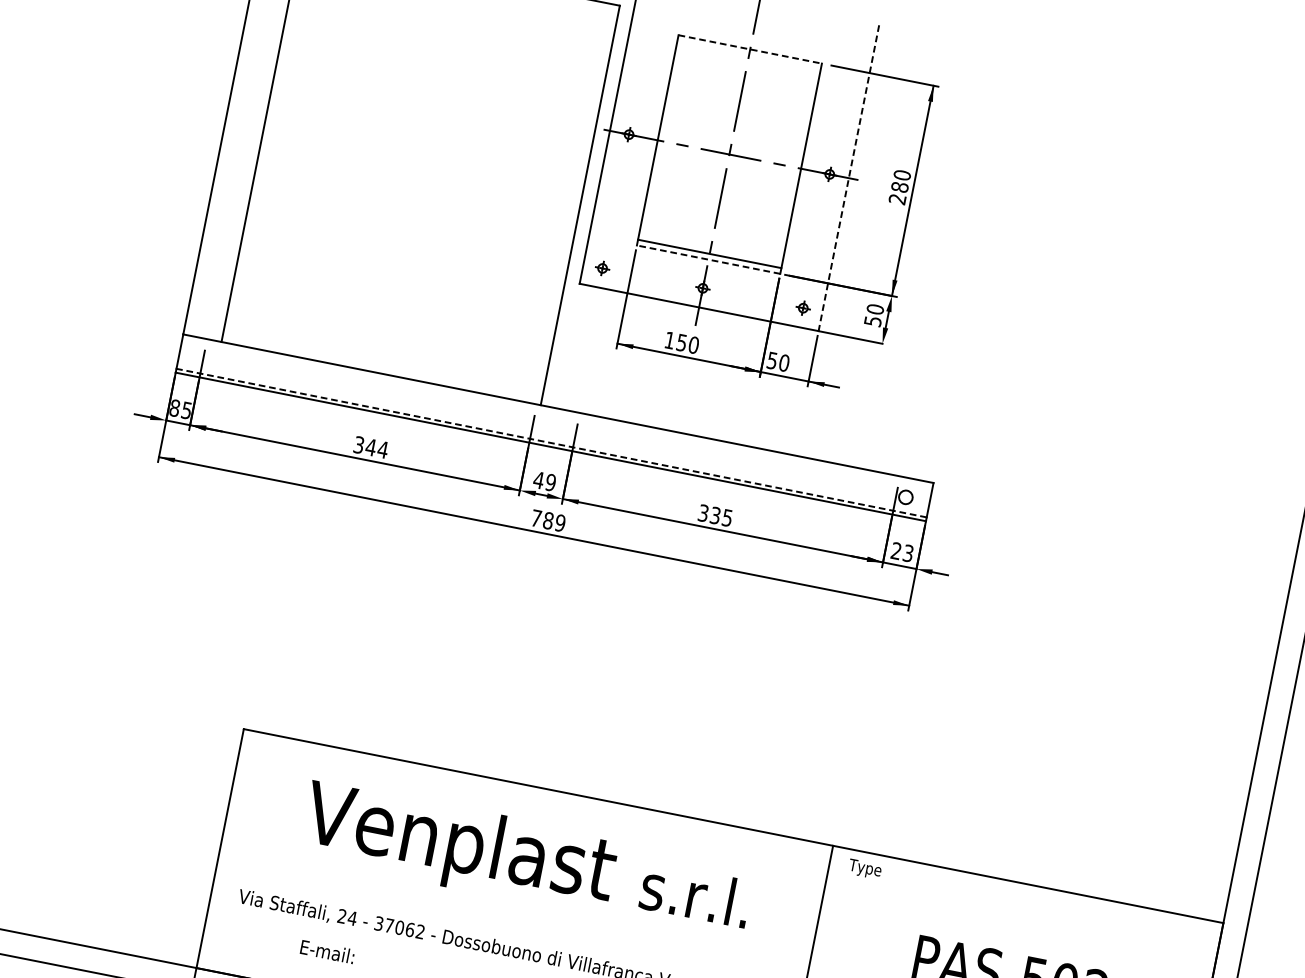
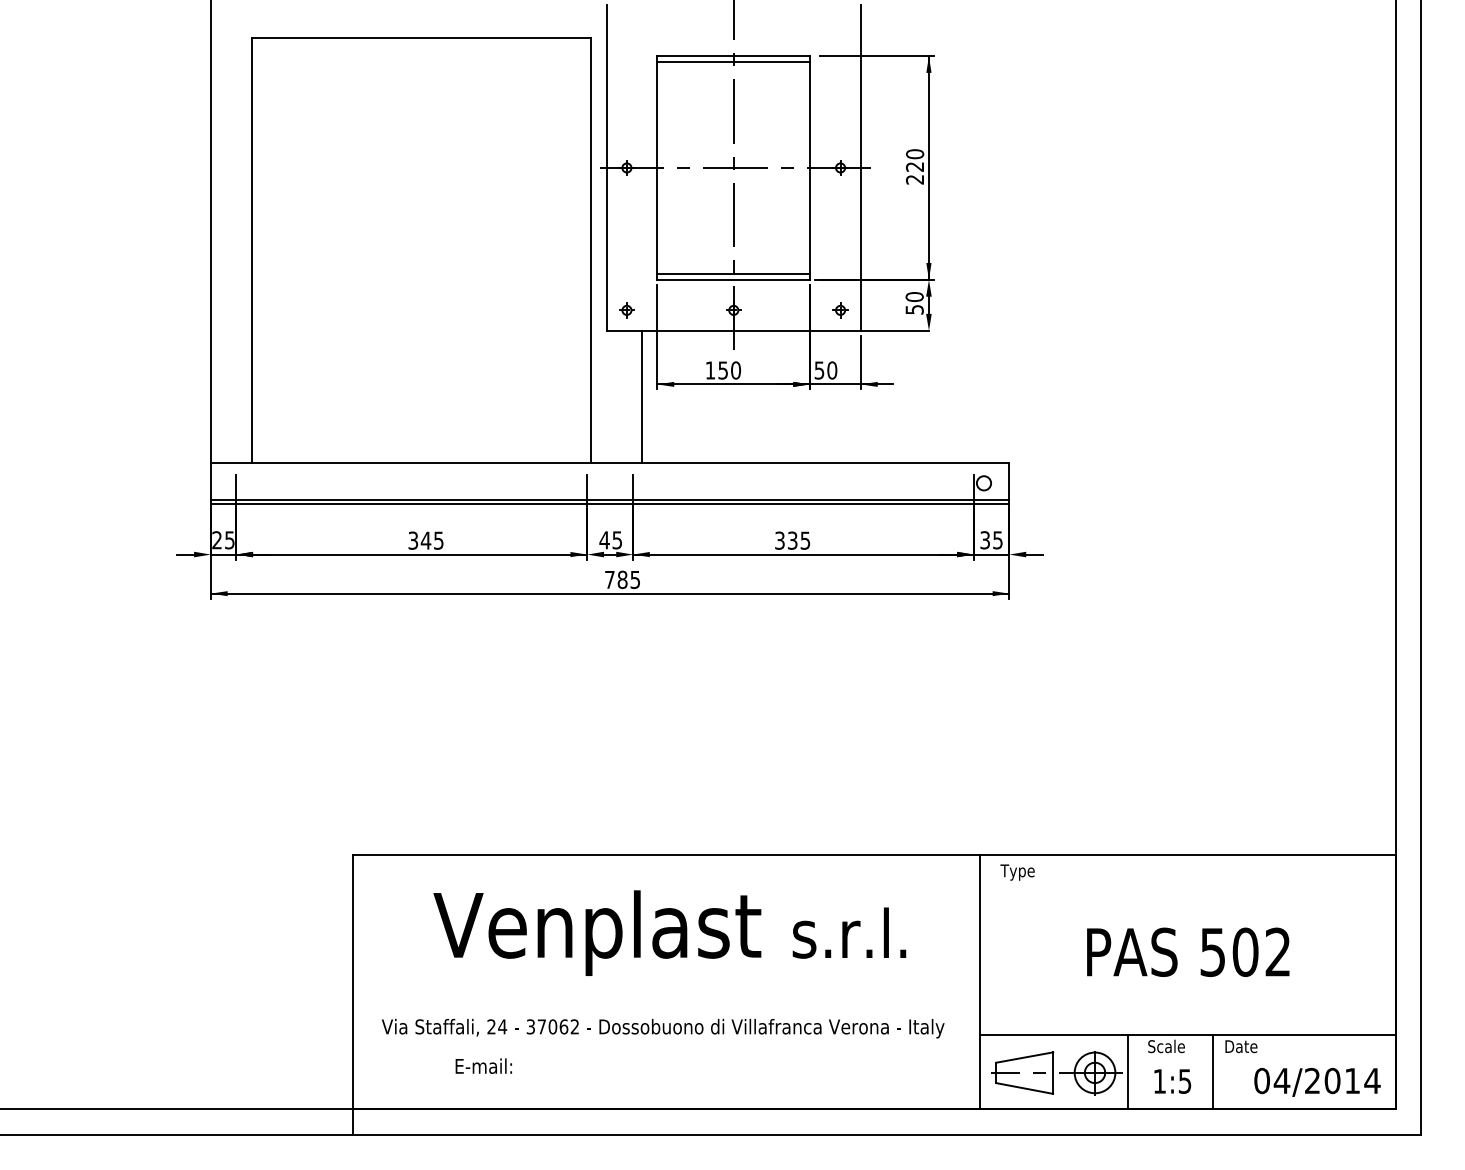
line: (750, 49) -> (734, 56), dashed -> solid
line: (748, 55) -> (733, 62), added
line: (848, 177) -> (860, 167), dashed -> solid
text: (900, 186) -> (915, 166), 280 -> 220
line: (708, 259) -> (733, 279), dashed -> solid
line: (601, 352) -> (642, 396), added
text: (175, 408) -> (217, 540), 85 -> 25
line: (551, 442) -> (609, 499), dashed -> solid
text: (382, 449) -> (438, 540), 344 -> 345
text: (550, 482) -> (617, 540), 49 -> 45
text: (560, 522) -> (635, 579), 789 -> 785
text: (902, 552) -> (991, 540), 23 -> 35

